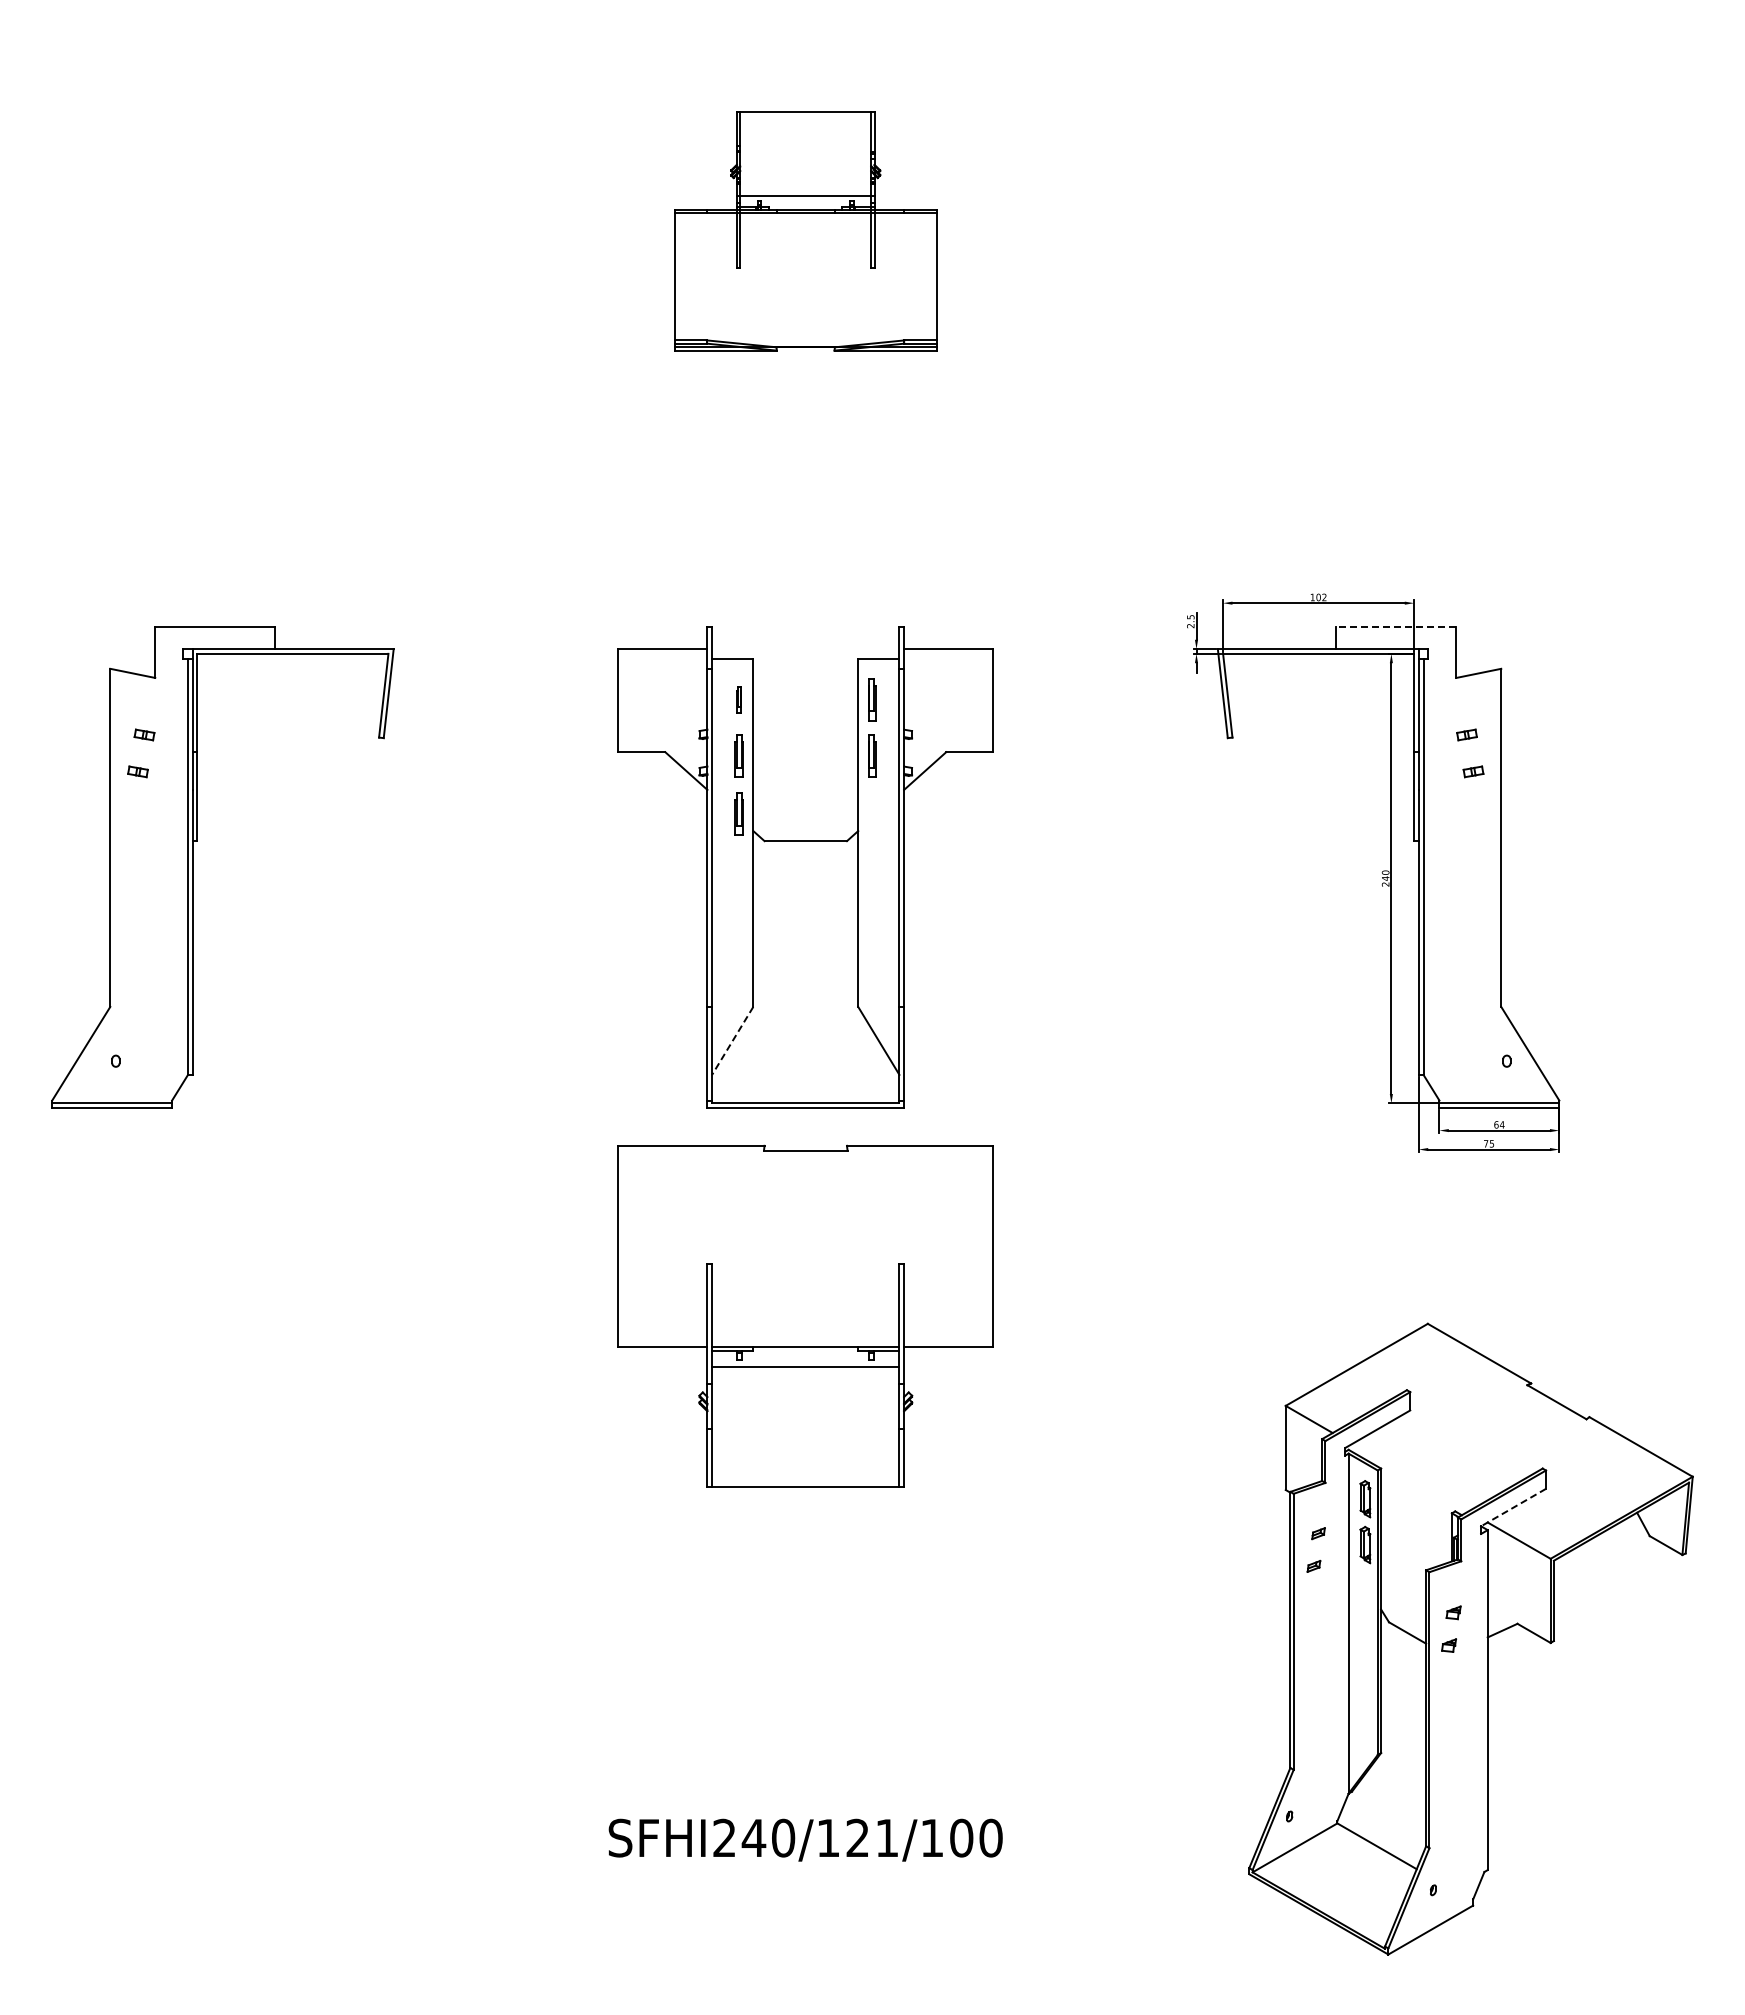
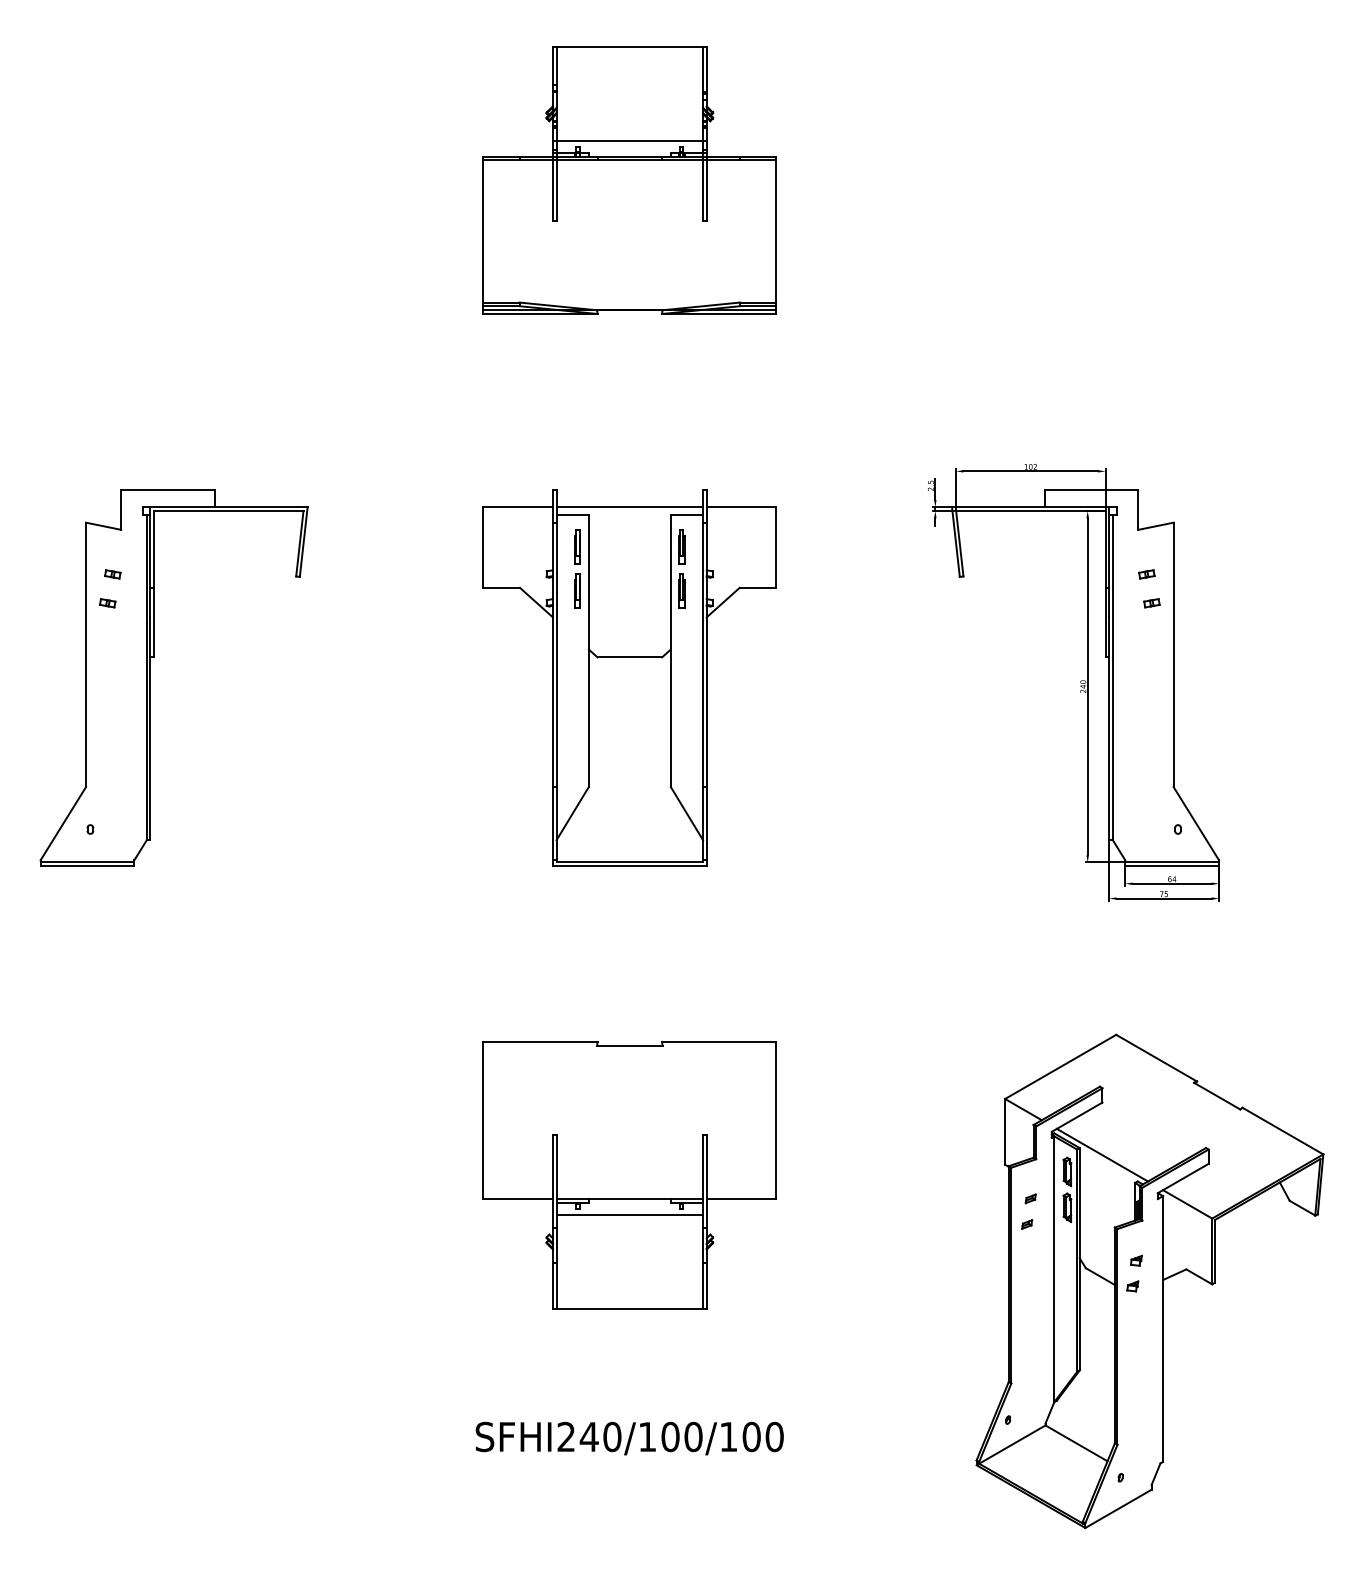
part: (805, 230) -> (629, 179), size x1.43
line: (1396, 626) -> (1091, 489), dashed -> solid
line: (805, 649) -> (629, 507), added
part: (738, 699) -> (577, 546), size x1.67
part: (738, 813) -> (577, 635), removed
line: (732, 1040) -> (572, 813), dashed -> solid
part: (805, 1315) -> (629, 1174), moved
line: (1409, 1477) -> (1101, 1154), added
line: (1513, 1507) -> (1183, 1178), dashed -> solid
text: (872, 1837) -> (682, 1436), SFHI240/121/100 -> SFHI240/100/100

